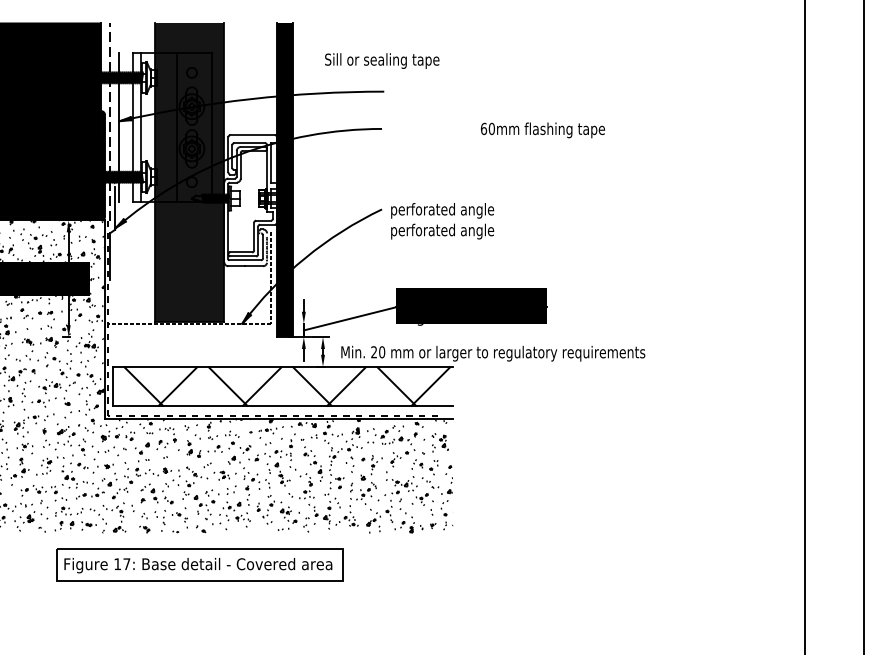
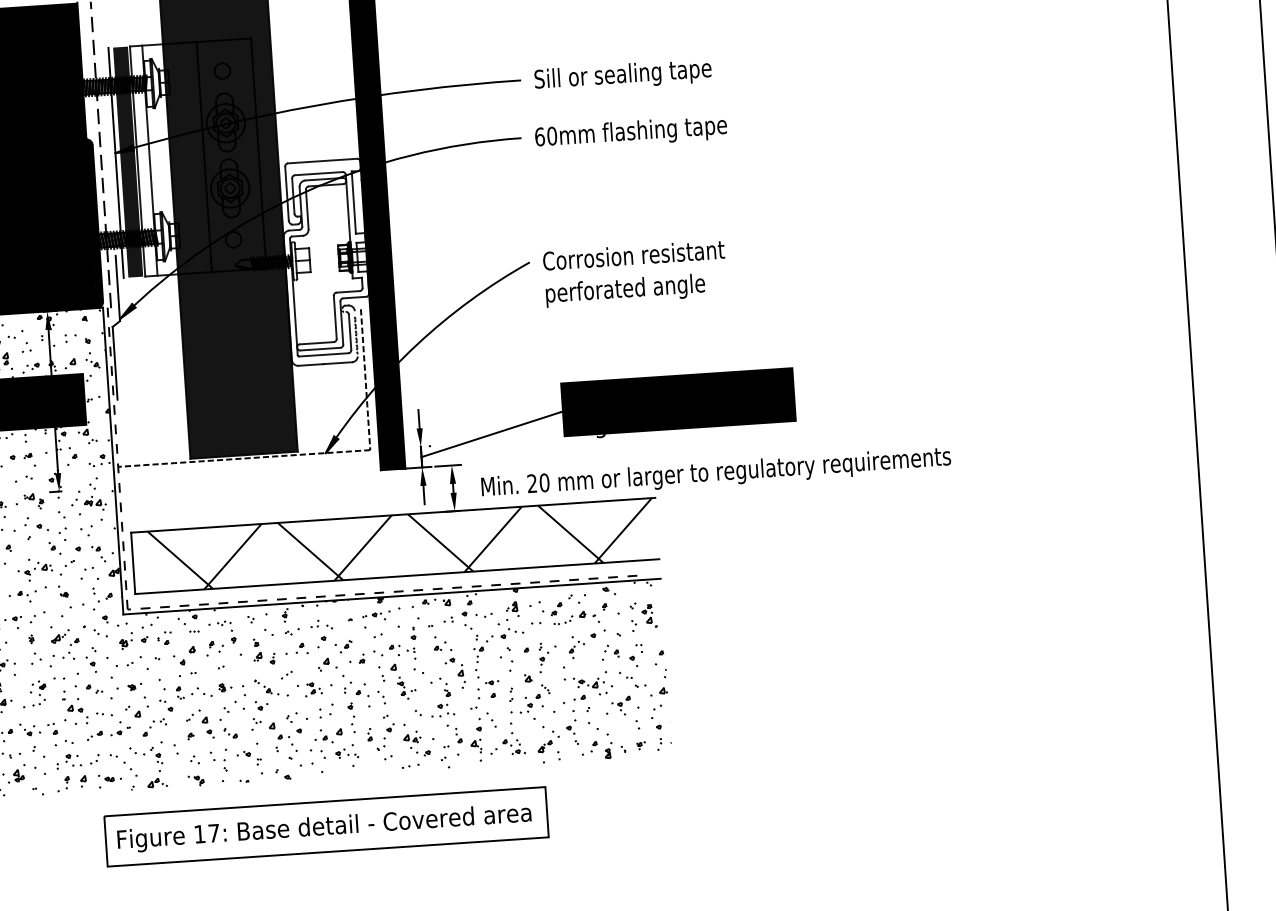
text: (382, 60) -> (623, 74), moved
fill: (127, 127) -> (128, 162), added
text: (542, 130) -> (630, 133), moved
text: (449, 210) -> (634, 257), perforated angle -> Corrosion resistant
part: (199, 564) -> (326, 826), moved

